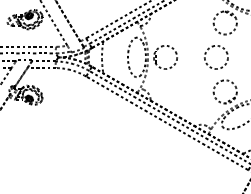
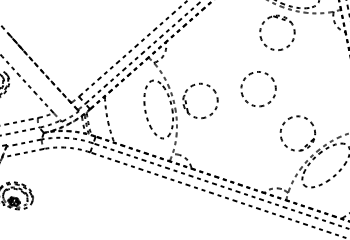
circle: (216, 57) -> (258, 89), moved

